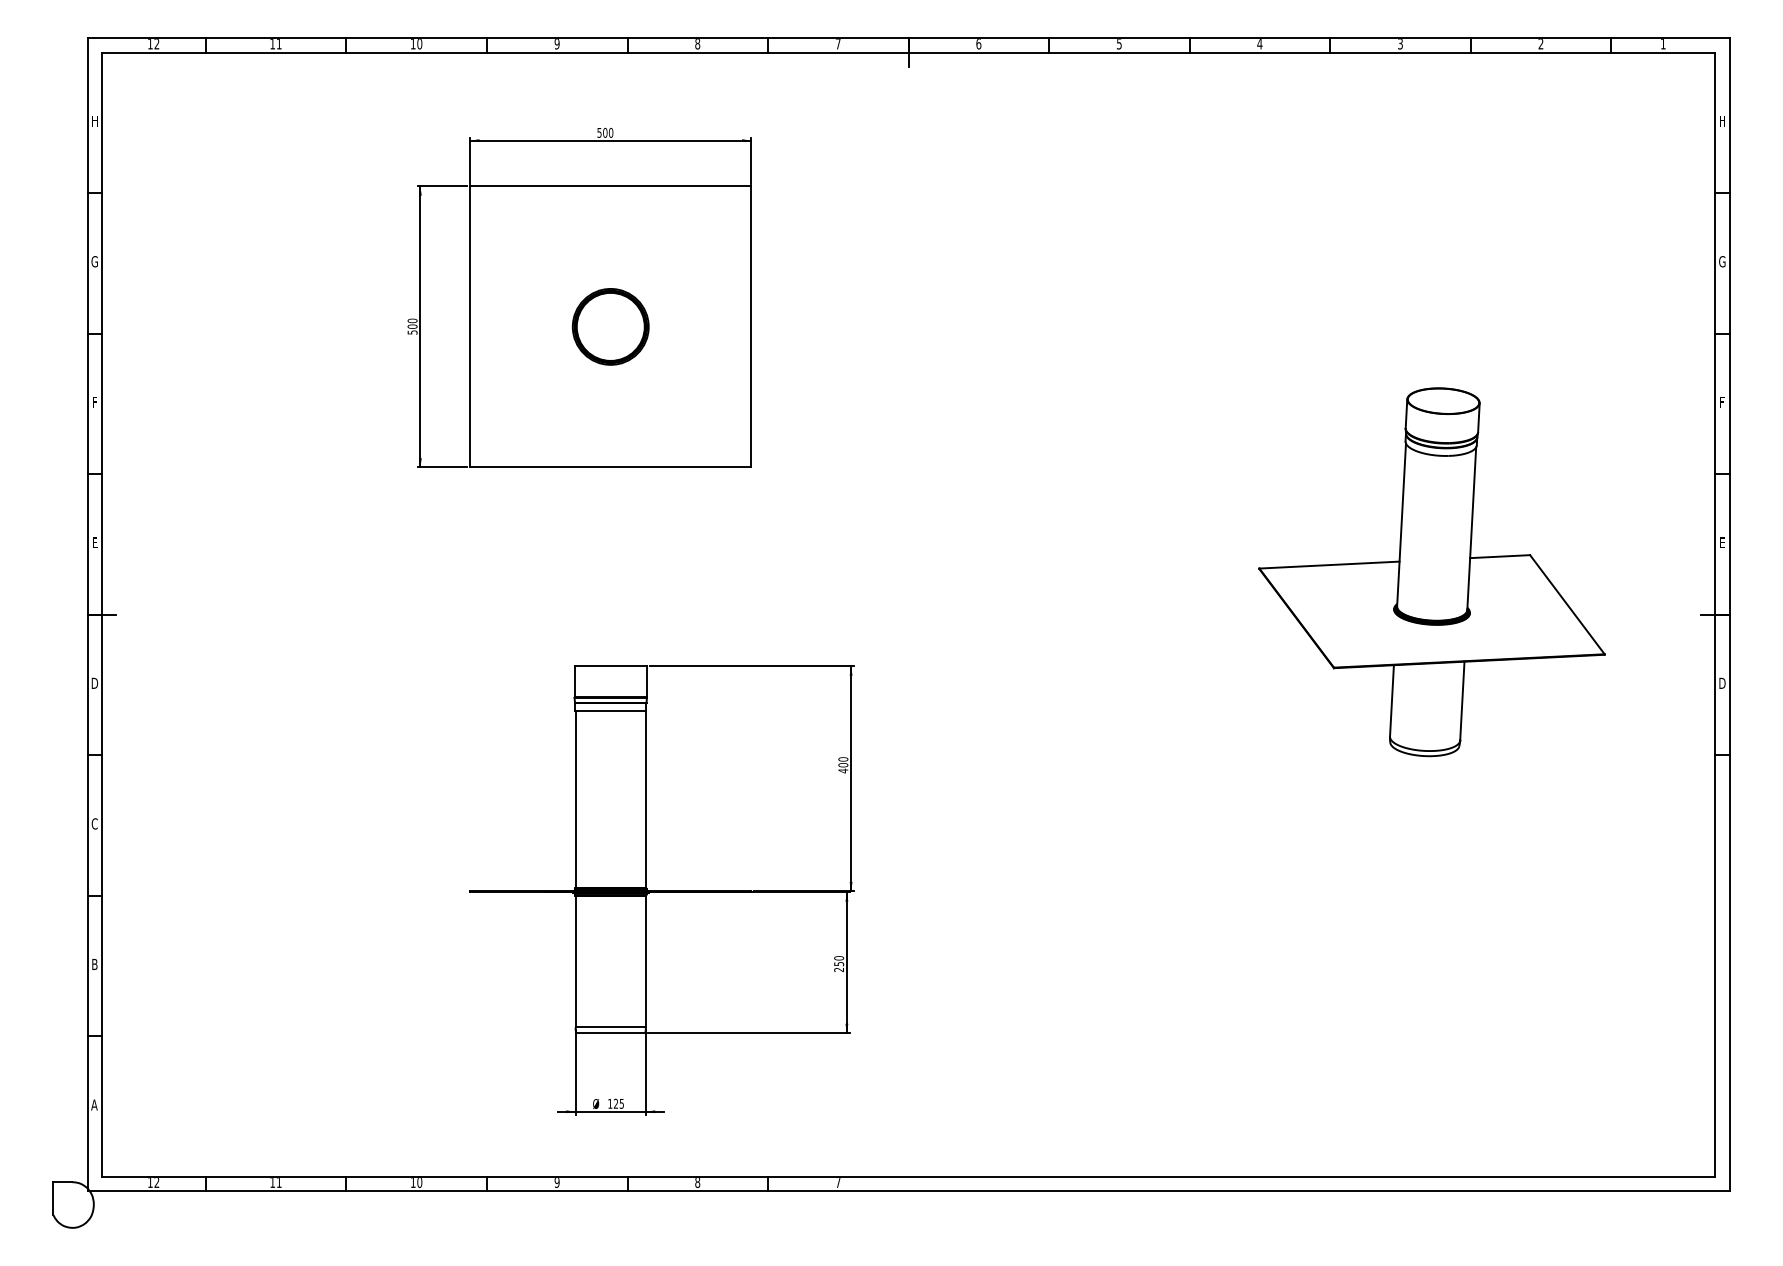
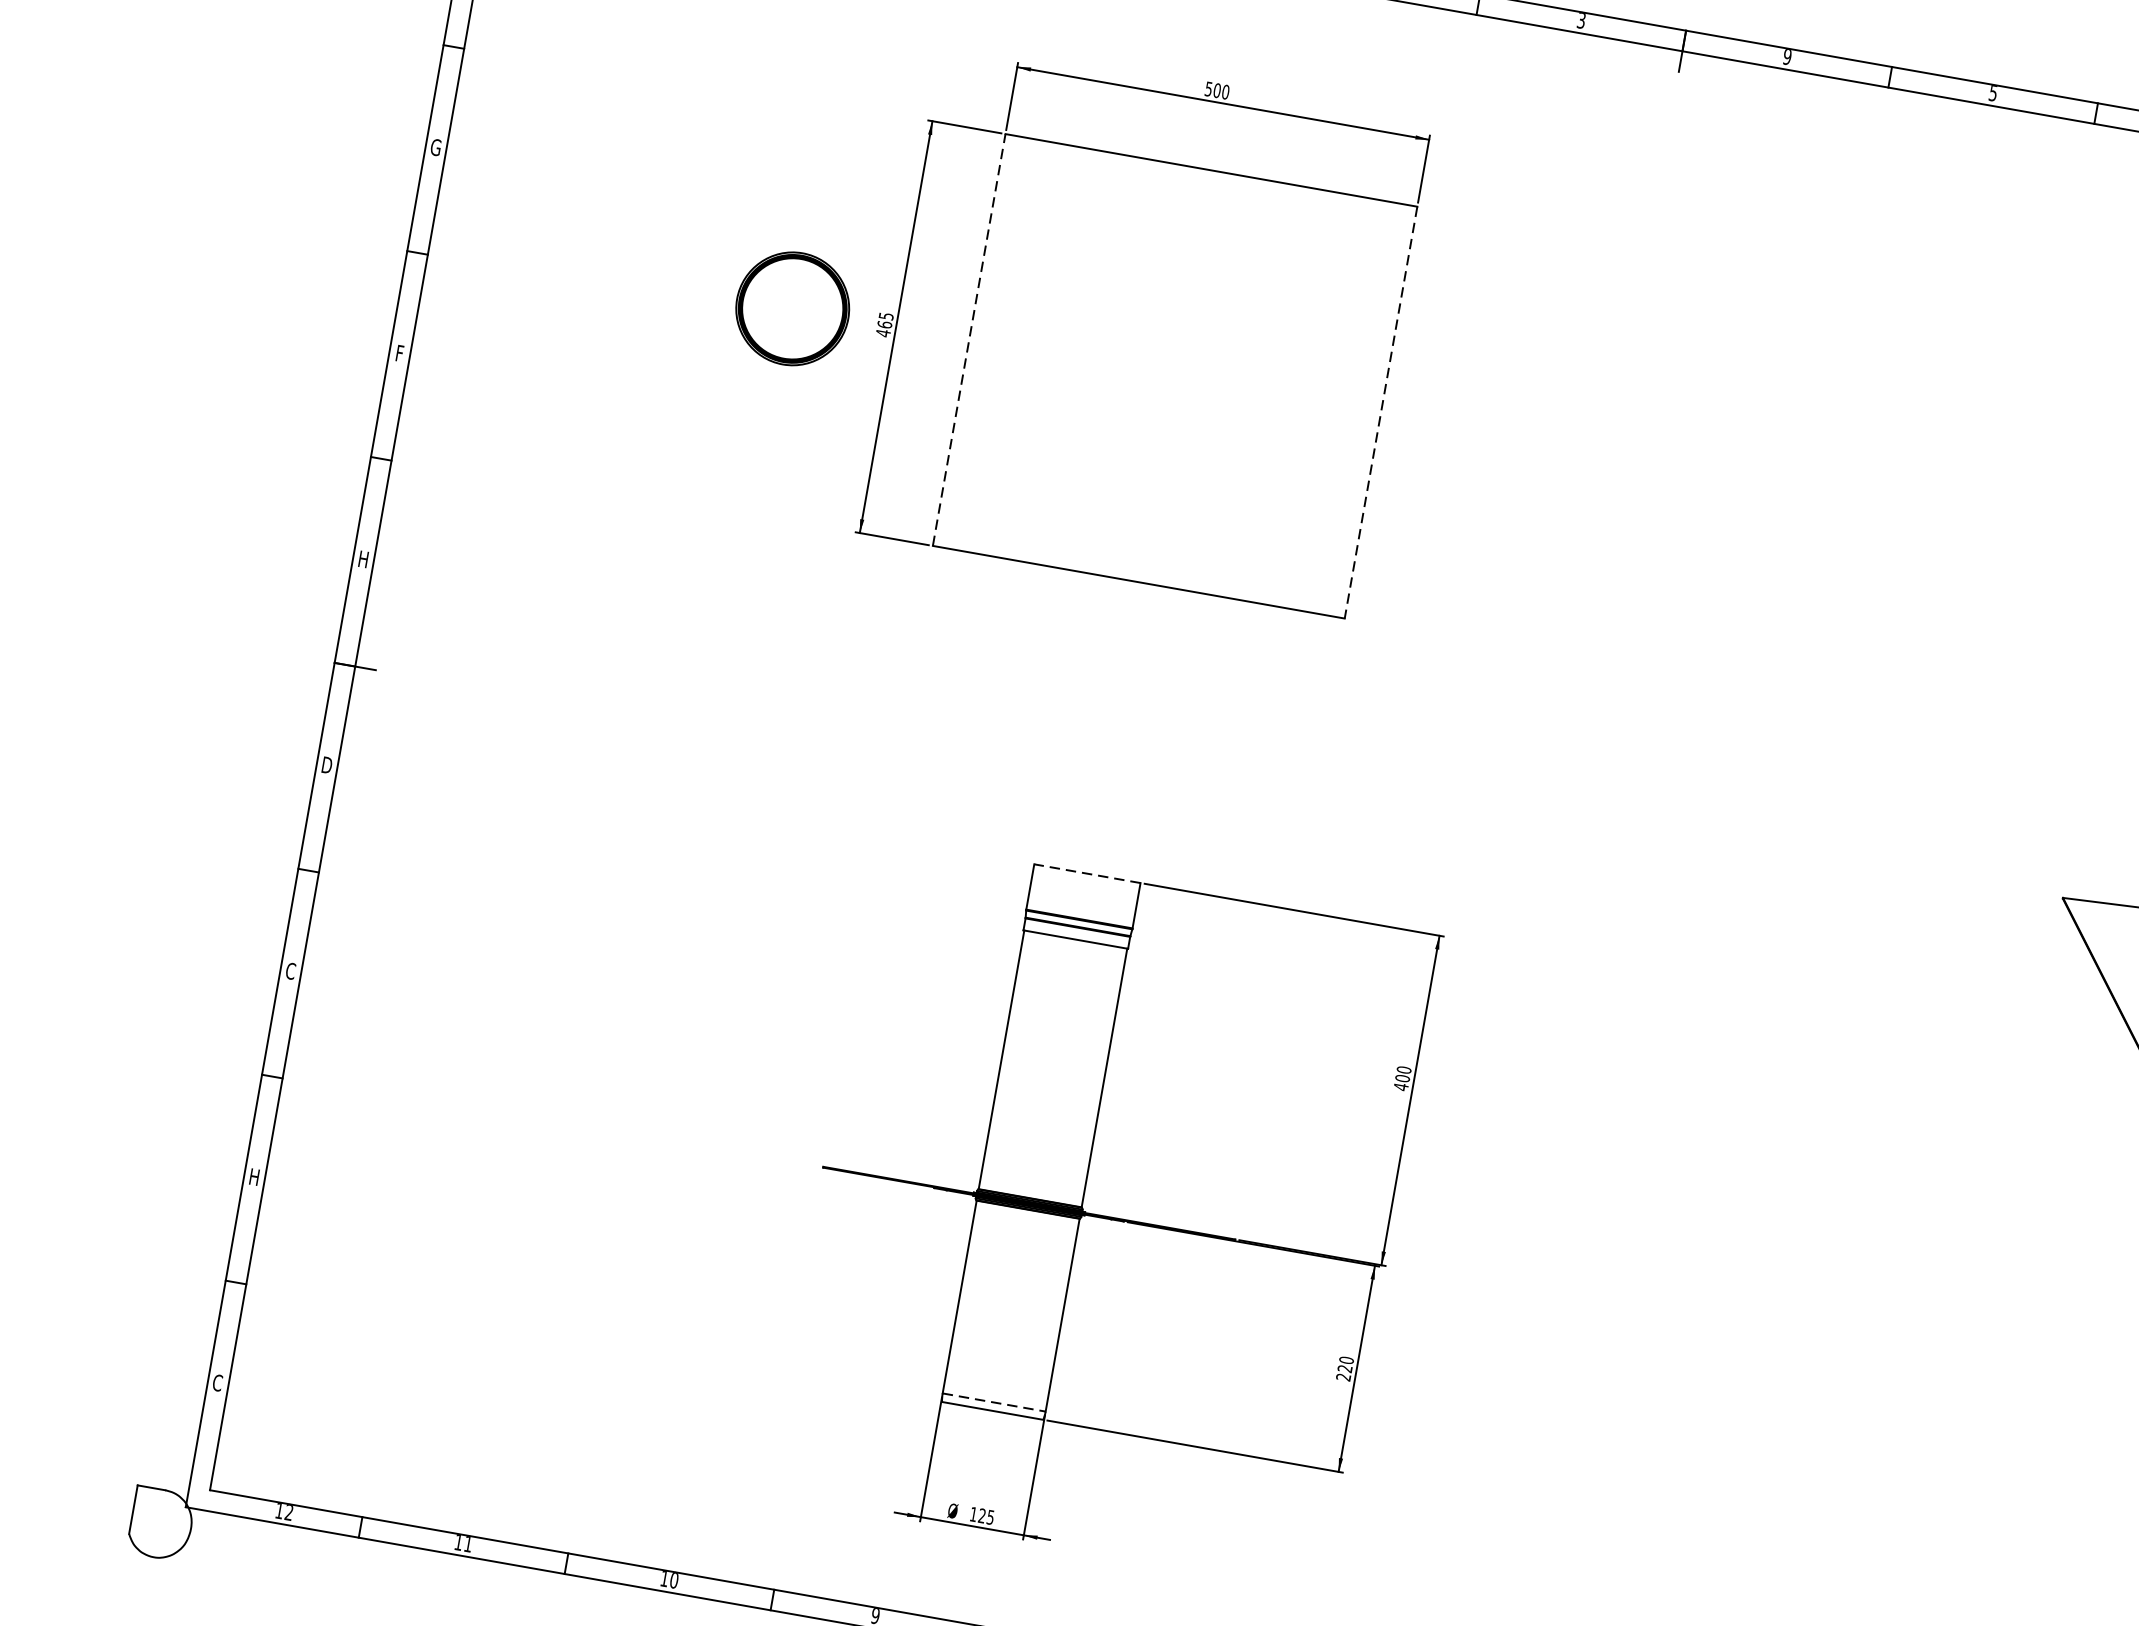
text: (837, 44) -> (1580, 21), 7 -> 3
text: (978, 44) -> (1786, 57), 6 -> 9
text: (412, 326) -> (884, 324), 500 -> 465
line: (470, 326) -> (969, 339), solid -> dashed
part: (610, 326) -> (792, 308), moved
line: (751, 326) -> (1381, 412), solid -> dashed
text: (94, 542) -> (363, 558), E -> H
line: (610, 666) -> (1087, 873), solid -> dashed
text: (94, 964) -> (254, 1177), B -> H
text: (839, 964) -> (1345, 1369), 250 -> 220
line: (611, 1027) -> (995, 1402), solid -> dashed
text: (94, 1104) -> (217, 1382), A -> C

